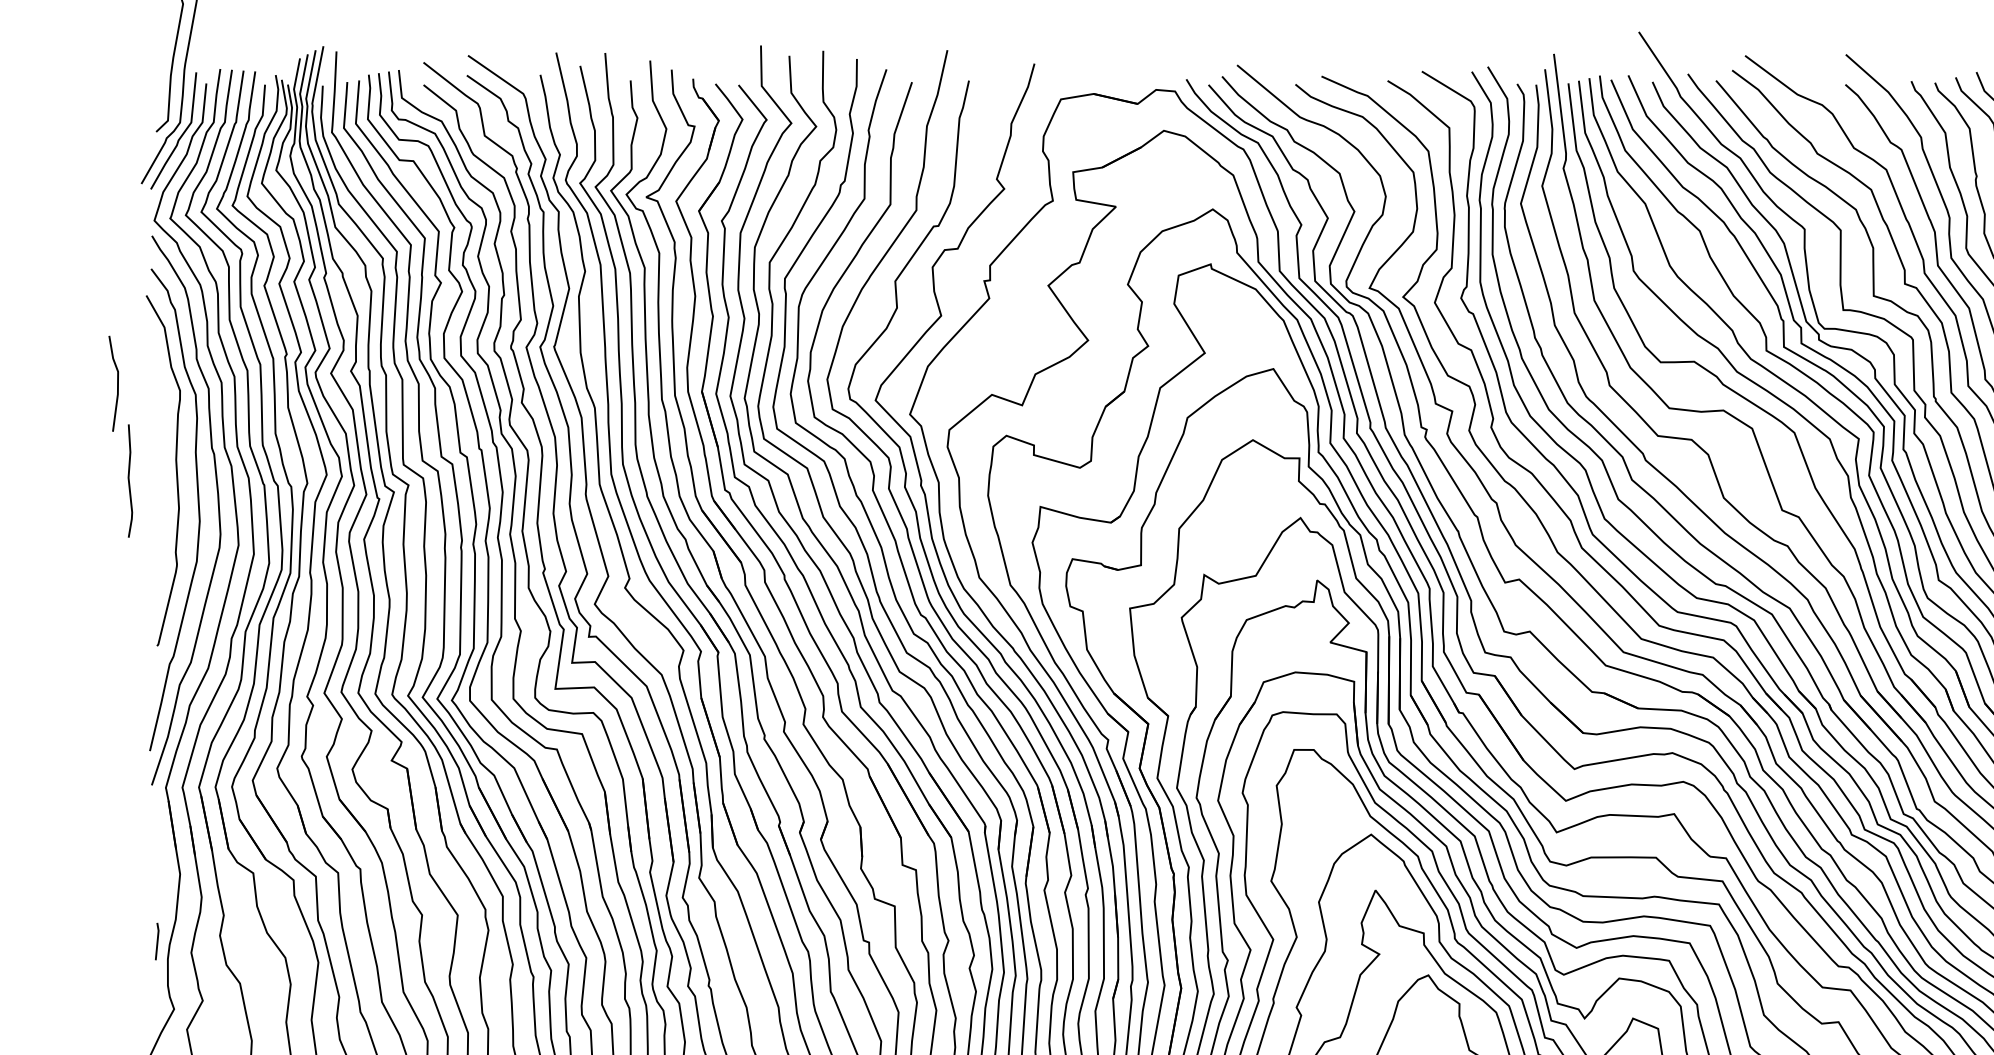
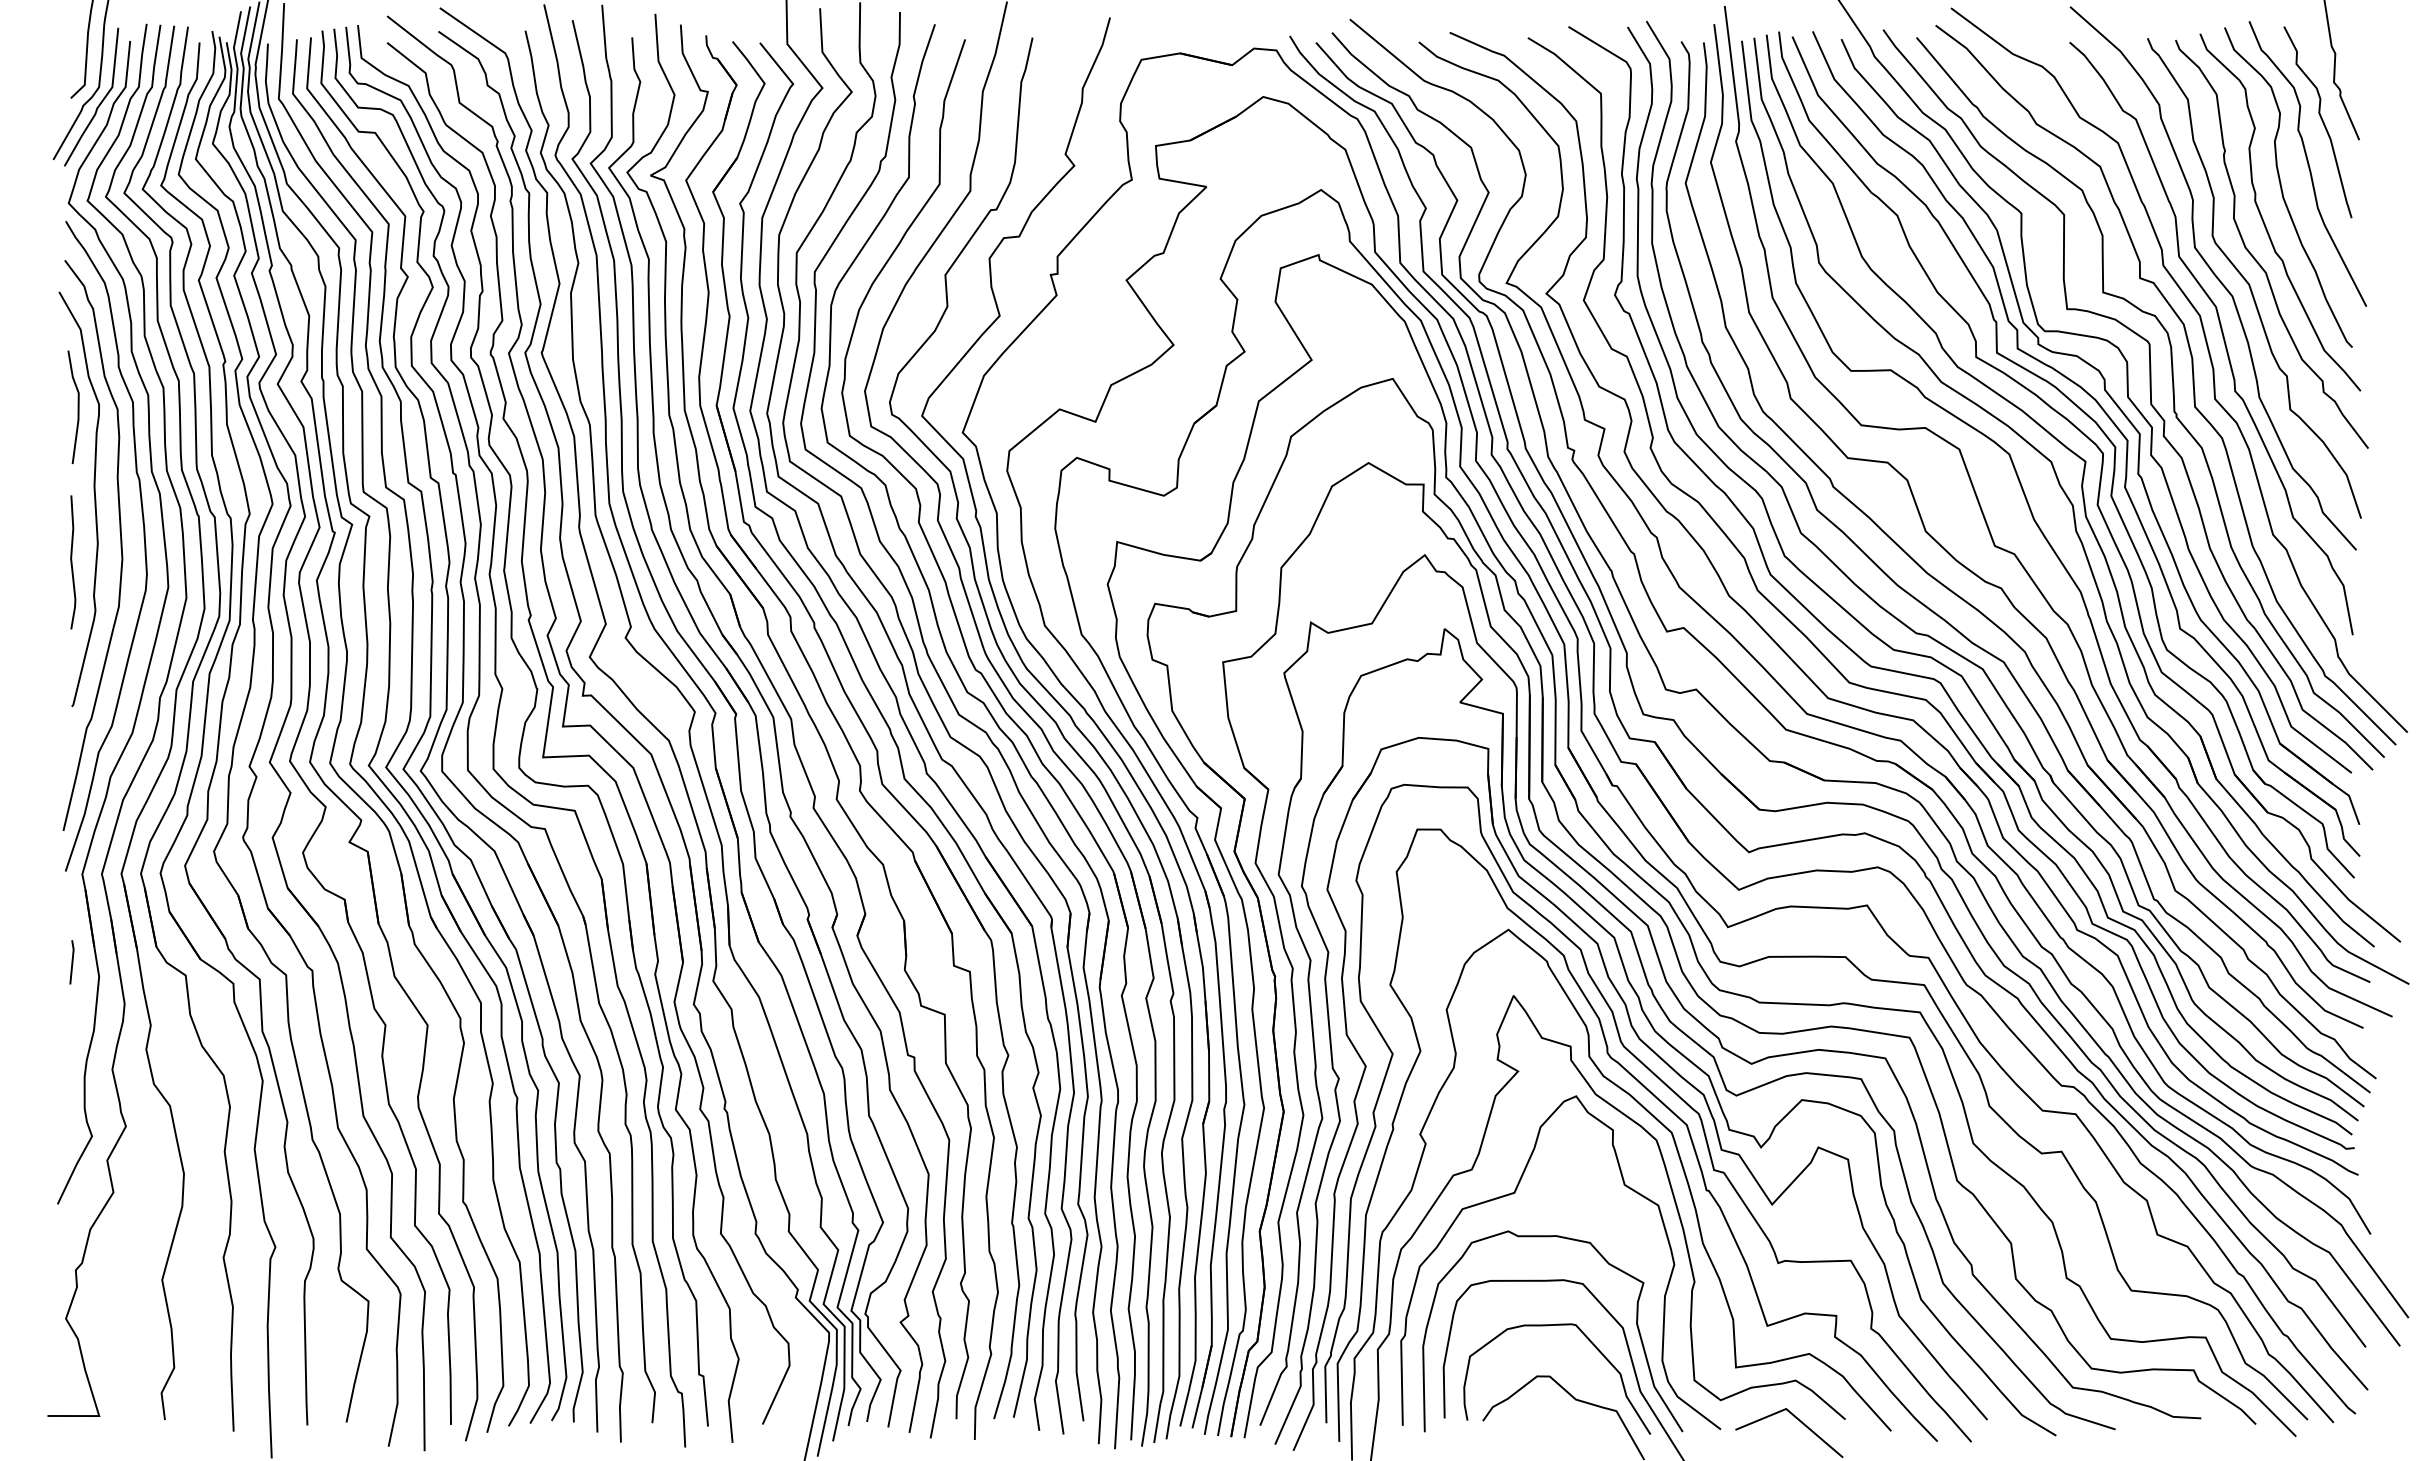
line: (117, 383) -> (77, 406), moved
curve: (129, 481) -> (72, 562), moved
line: (156, 941) -> (71, 962), moved

